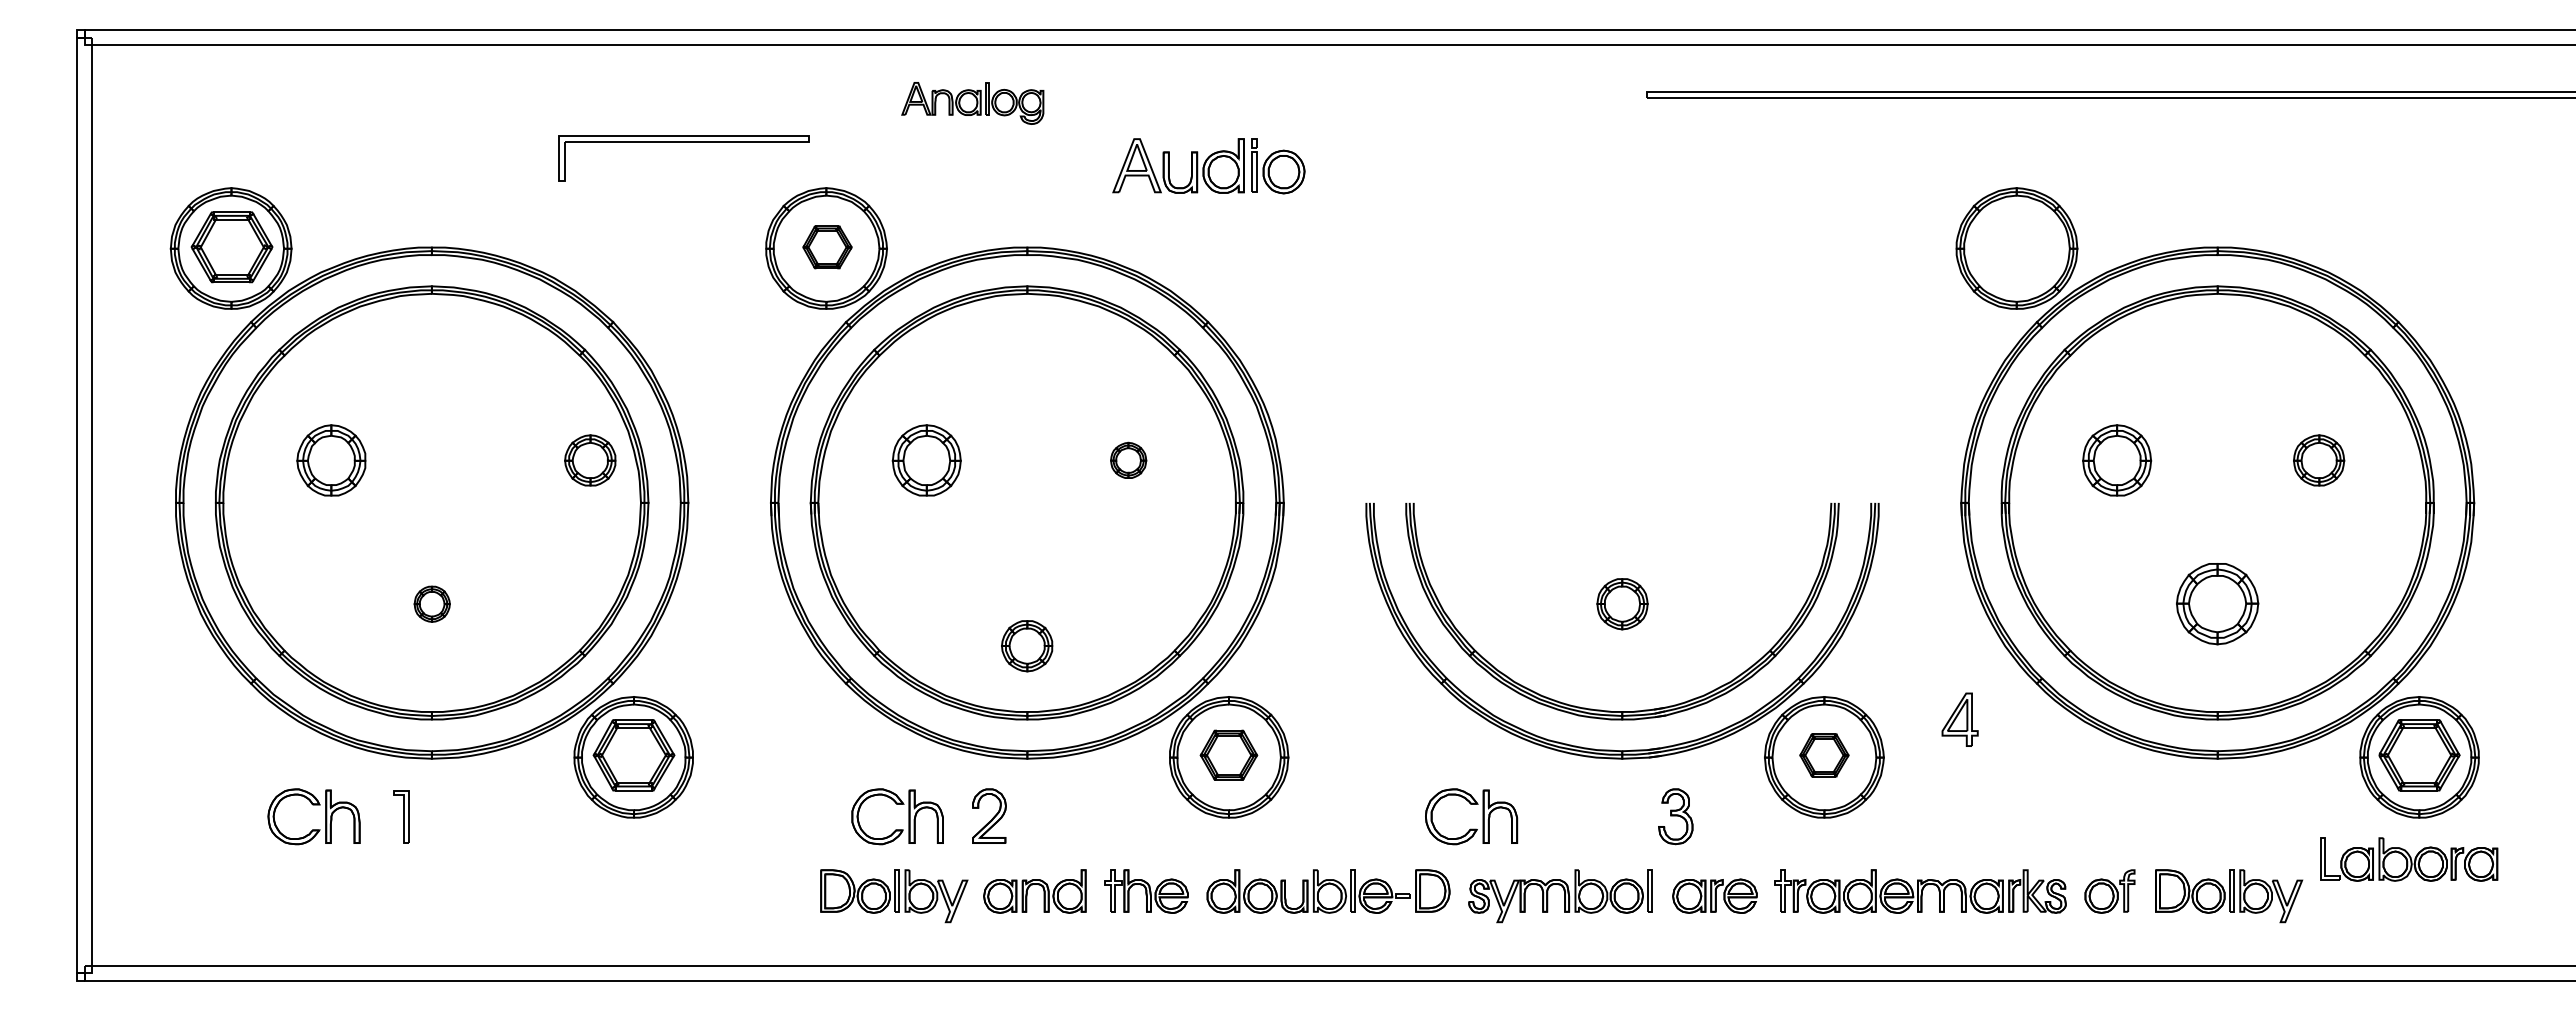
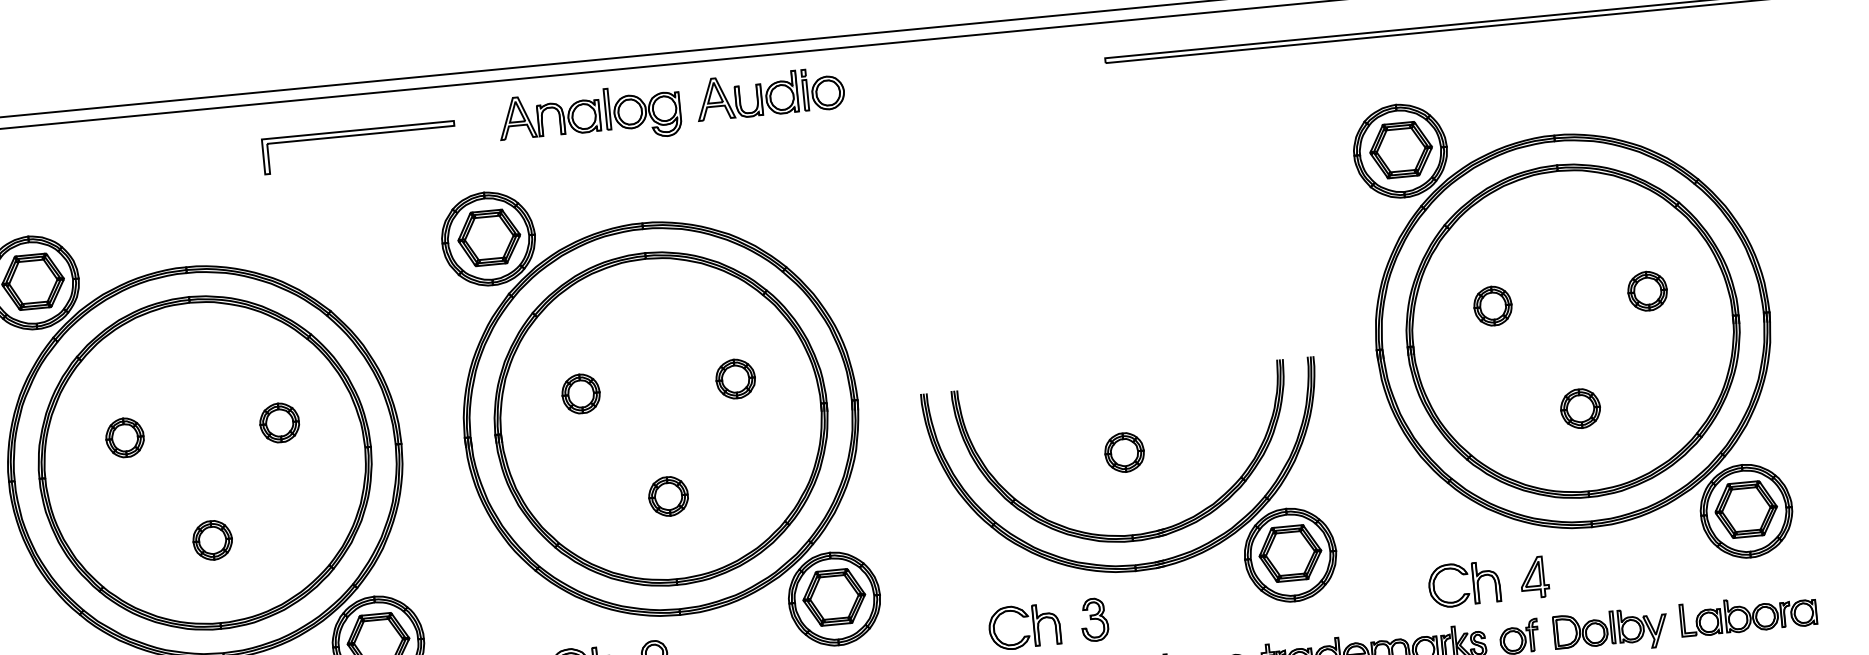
part: (972, 103) -> (589, 117), size x1.67
part: (683, 142) -> (358, 135), moved
part: (1208, 166) -> (770, 94), moved
part: (827, 247) -> (489, 238), size x1.67
part: (2017, 247) -> (1400, 150), added
part: (331, 460) -> (125, 437), size x0.71
part: (590, 460) -> (279, 422), moved
part: (926, 460) -> (580, 393), size x0.71
part: (1128, 460) -> (735, 379), size x1.43
part: (2117, 460) -> (1493, 306), size x0.71
part: (432, 604) -> (213, 540), size x1.43
part: (2217, 604) -> (1580, 409), size x0.62
part: (1027, 646) -> (668, 496), moved
part: (1959, 719) -> (1534, 577), moved
part: (1228, 755) -> (833, 597), size x1.43
part: (1824, 755) -> (1290, 553), size x1.67
part: (1675, 816) -> (1094, 619), moved
part: (2056, 816) -> (1472, 583), added
part: (2409, 859) -> (1748, 614), moved

